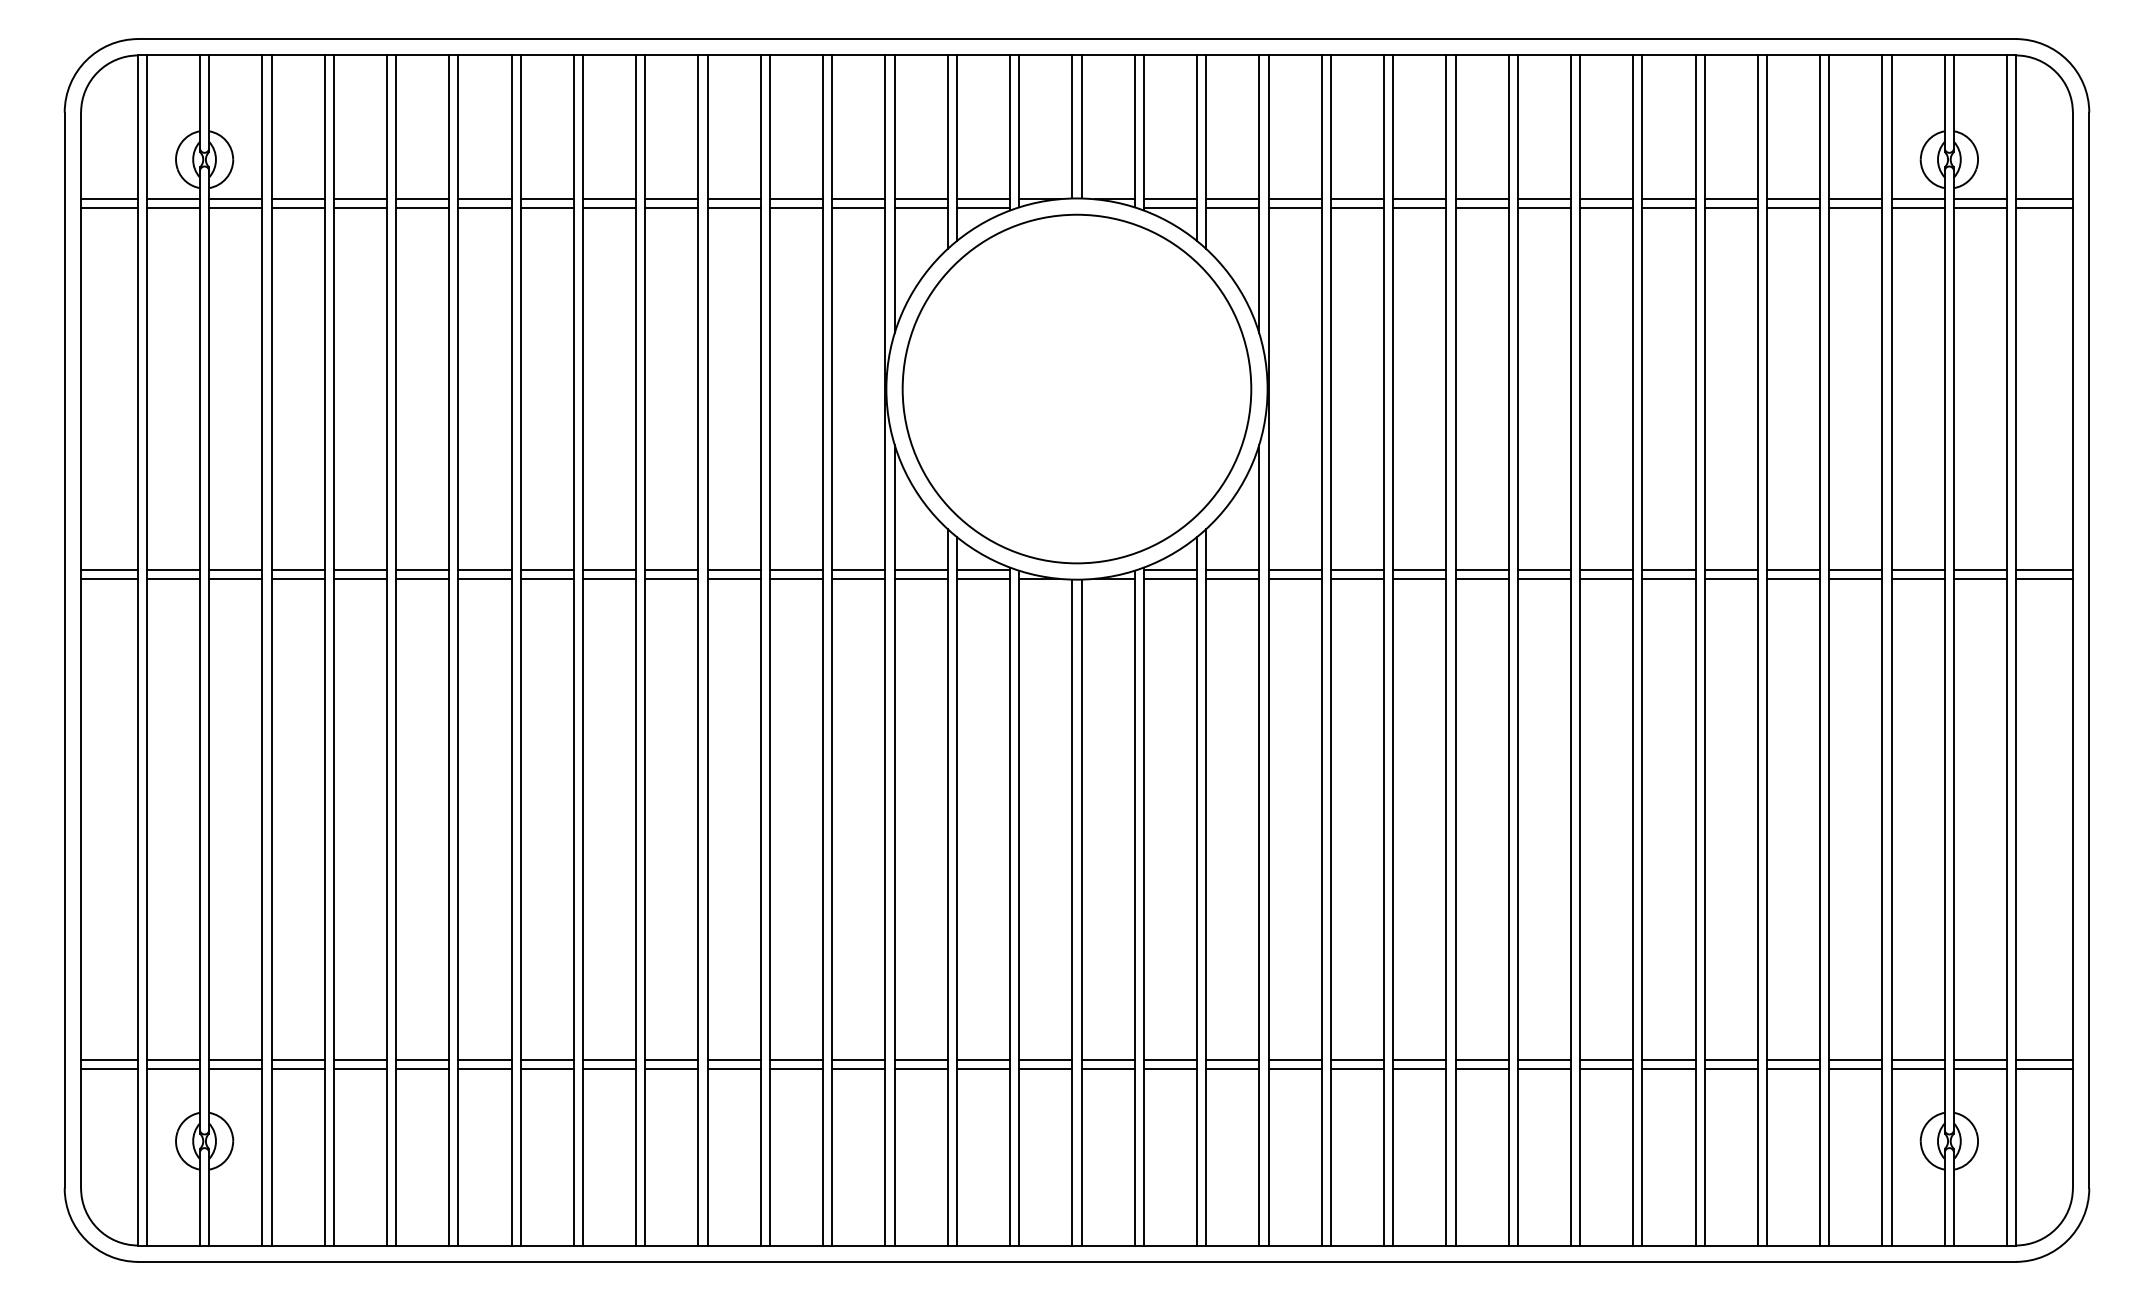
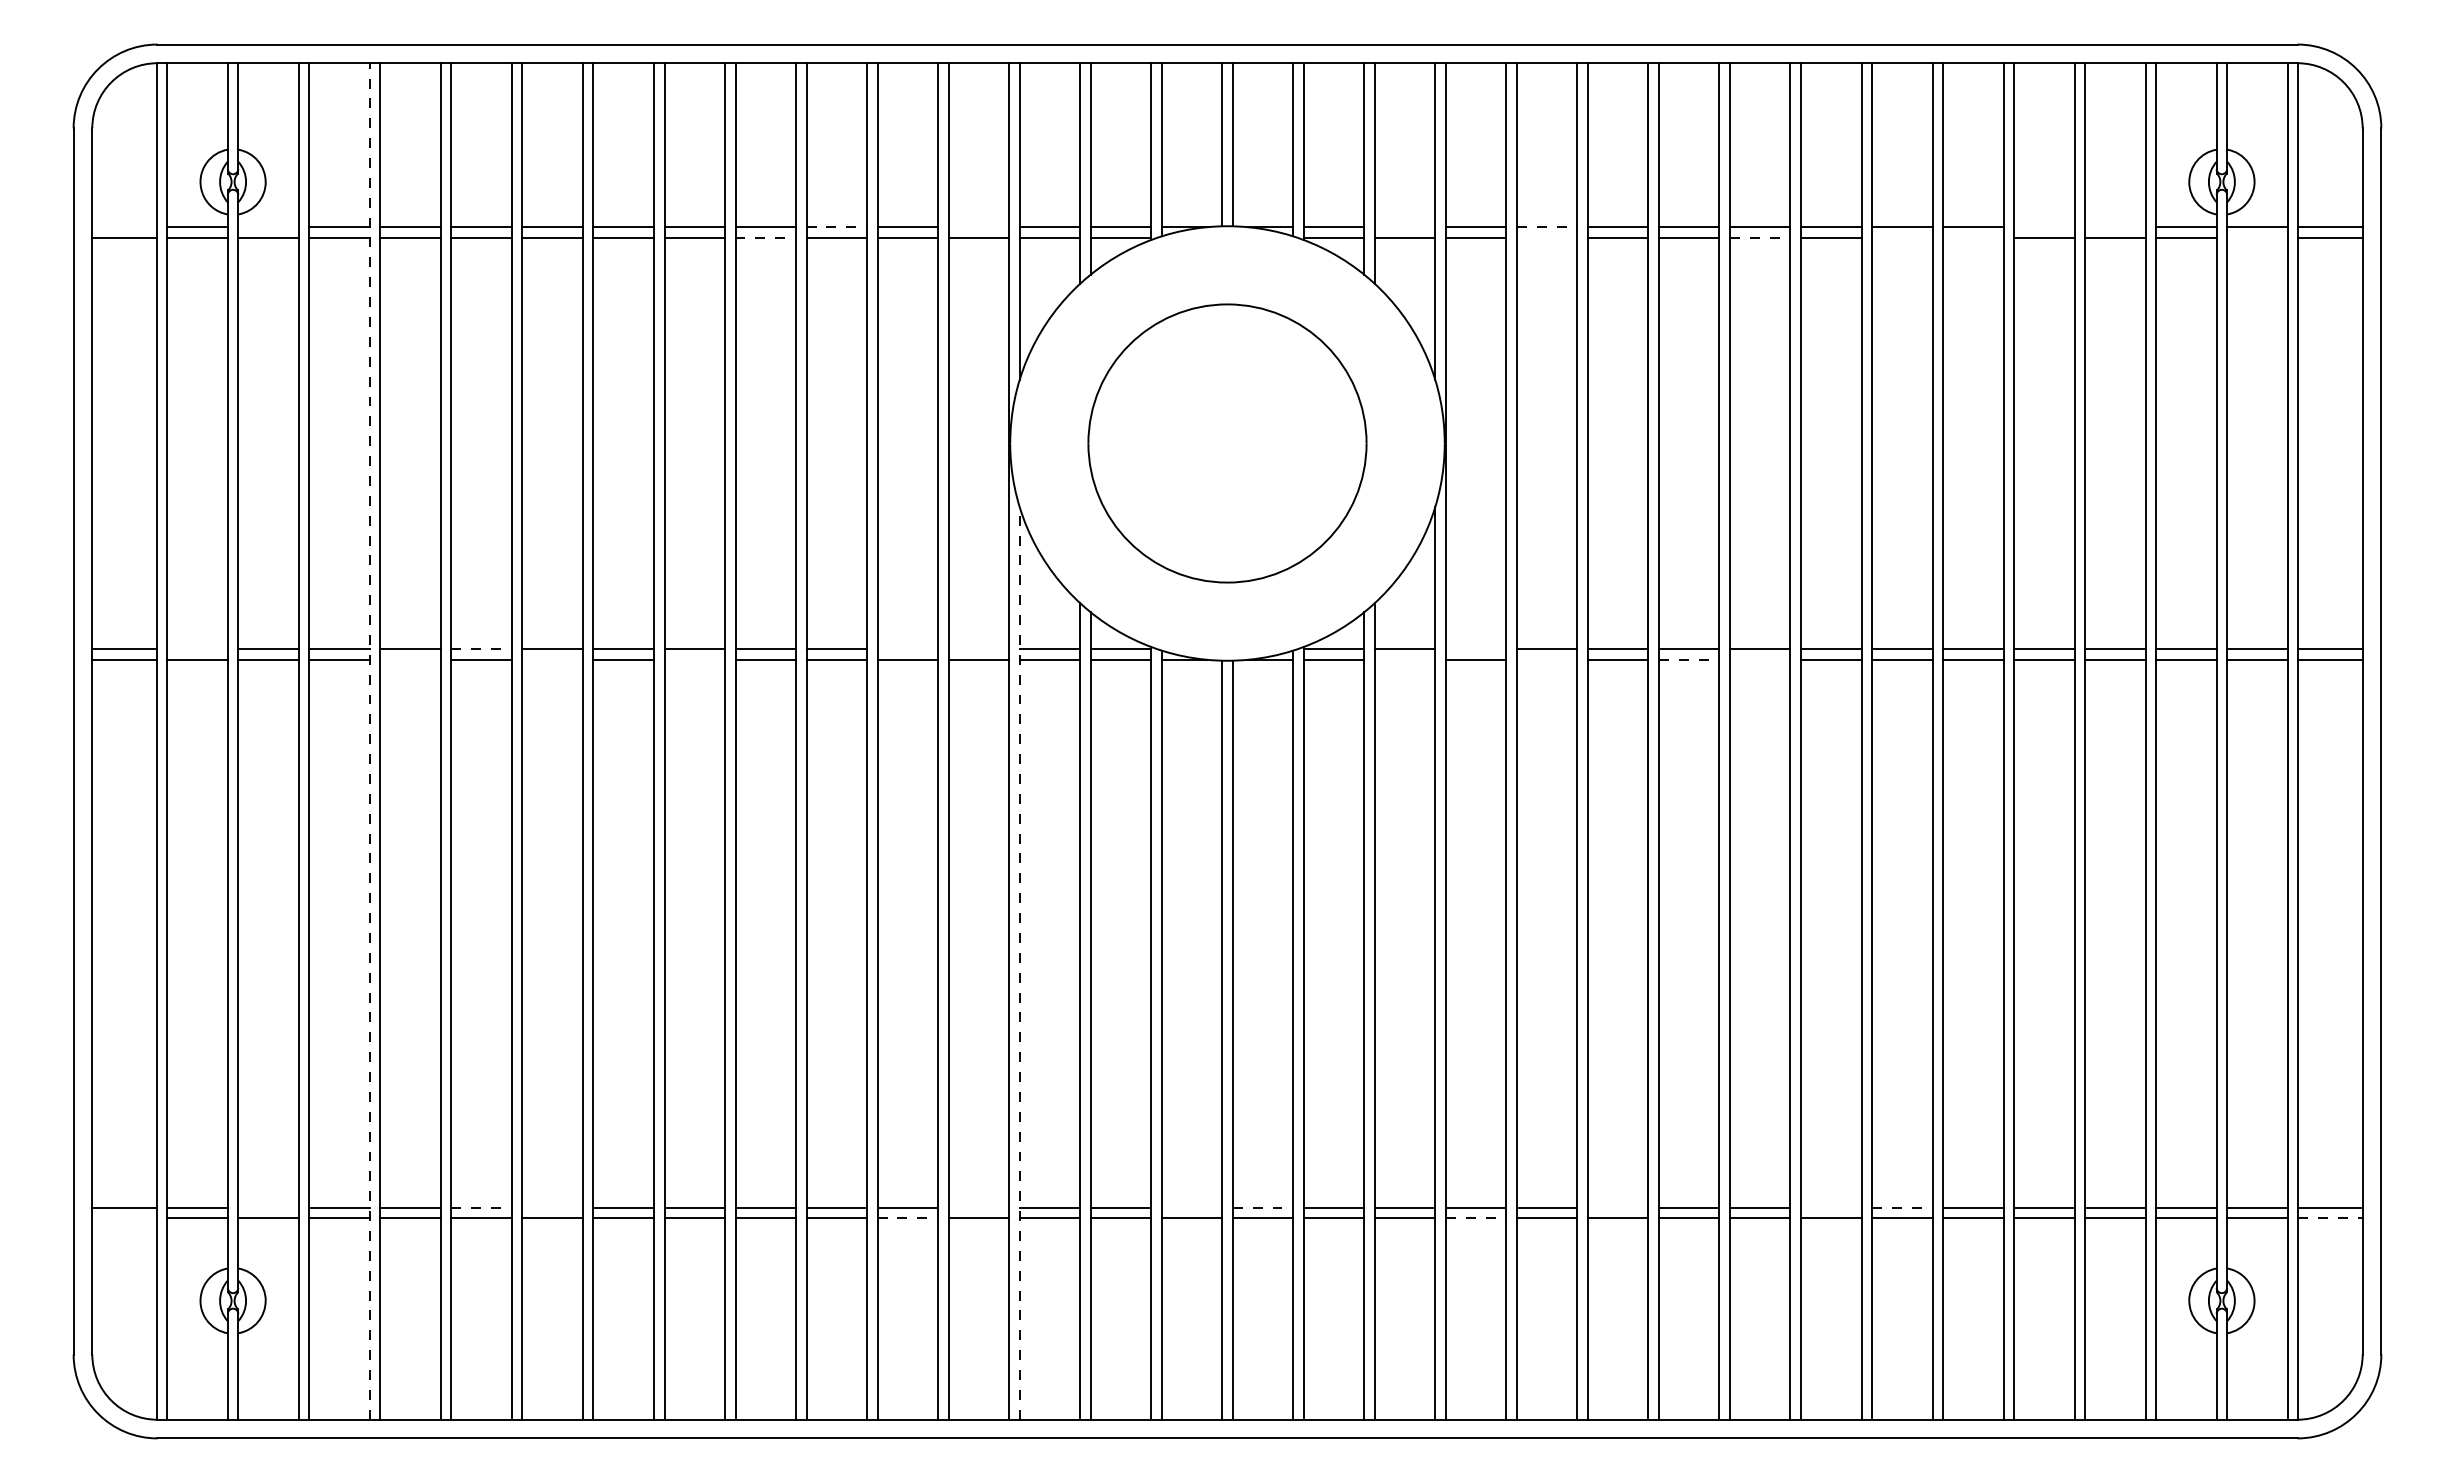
line: (109, 199) -> (124, 227), removed
line: (235, 199) -> (268, 227), removed
line: (734, 199) -> (837, 227), solid -> dashed
line: (858, 199) -> (978, 227), removed
line: (1232, 199) -> (1404, 227), removed
line: (1357, 199) -> (1547, 227), solid -> dashed
line: (1793, 199) -> (2044, 227), removed
line: (1856, 199) -> (2115, 227), removed
line: (672, 208) -> (766, 237), solid -> dashed
line: (1356, 208) -> (1546, 237), removed
line: (1544, 208) -> (1760, 237), solid -> dashed
line: (1669, 208) -> (1902, 237), removed
line: (1731, 208) -> (1973, 237), removed
line: (1980, 208) -> (2257, 237), removed
part: (1077, 389) -> (1227, 443), size x0.7
line: (173, 569) -> (197, 649), removed
line: (423, 569) -> (482, 649), solid -> dashed
line: (796, 569) -> (907, 649), removed
line: (858, 569) -> (978, 649), removed
line: (1294, 569) -> (1475, 649), removed
line: (360, 578) -> (410, 659), removed
line: (484, 578) -> (552, 659), removed
line: (609, 578) -> (694, 659), removed
line: (1232, 578) -> (1404, 659), removed
line: (1356, 578) -> (1546, 659), removed
line: (1482, 578) -> (1689, 659), solid -> dashed
line: (1543, 578) -> (1759, 659), removed
line: (324, 649) -> (369, 740), solid -> dashed
line: (894, 844) -> (1019, 962), solid -> dashed
line: (235, 1059) -> (268, 1207), removed
line: (423, 1059) -> (482, 1207), solid -> dashed
line: (484, 1059) -> (552, 1207), removed
line: (858, 1059) -> (978, 1207), removed
line: (1045, 1059) -> (1191, 1207), removed
line: (1108, 1059) -> (1263, 1207), solid -> dashed
line: (1419, 1059) -> (1617, 1207), removed
line: (1606, 1059) -> (1830, 1207), removed
line: (1669, 1059) -> (1902, 1207), solid -> dashed
line: (109, 1068) -> (124, 1218), removed
line: (797, 1068) -> (908, 1218), solid -> dashed
line: (1295, 1068) -> (1476, 1218), solid -> dashed
line: (2044, 1068) -> (2330, 1218), solid -> dashed

